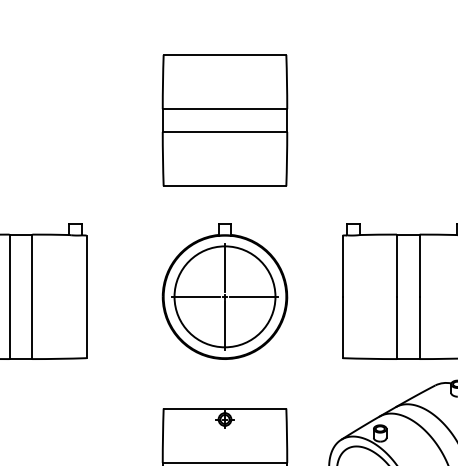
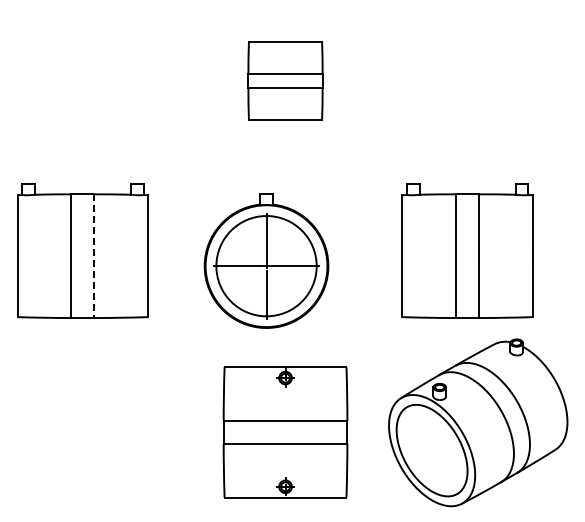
part: (224, 120) -> (285, 80), size x0.6
part: (224, 291) -> (266, 260), moved
line: (32, 297) -> (94, 256), solid -> dashed

